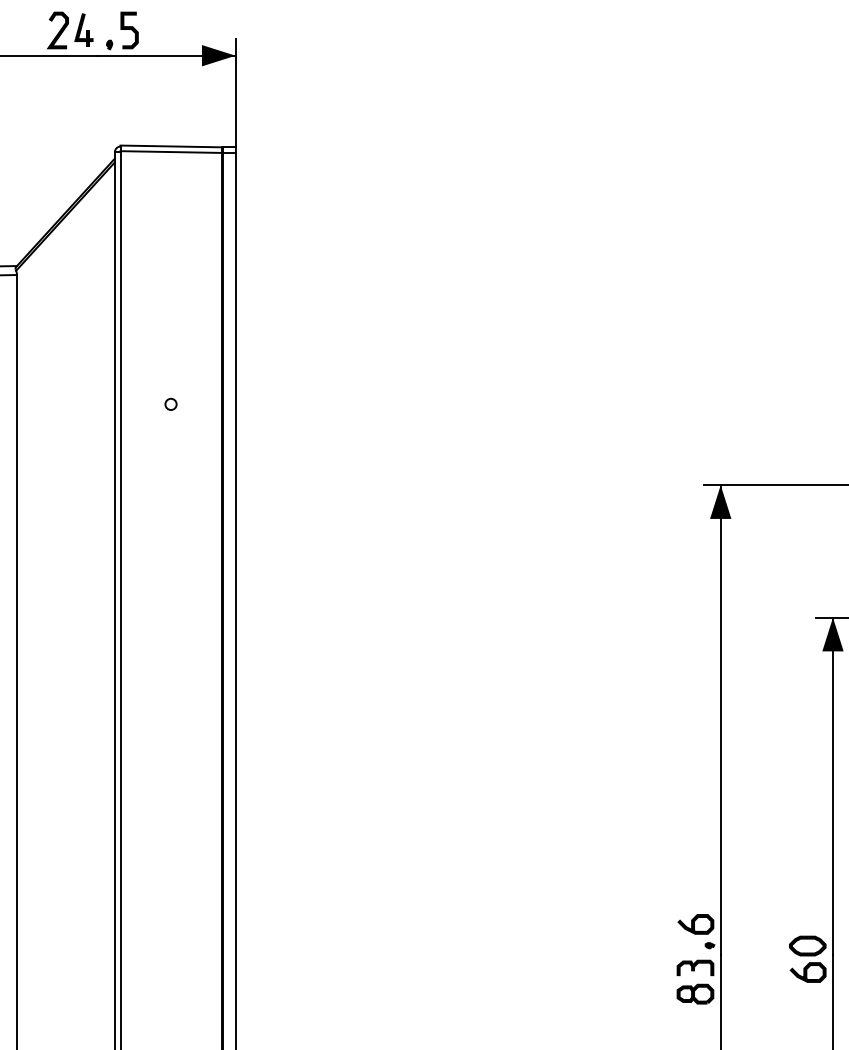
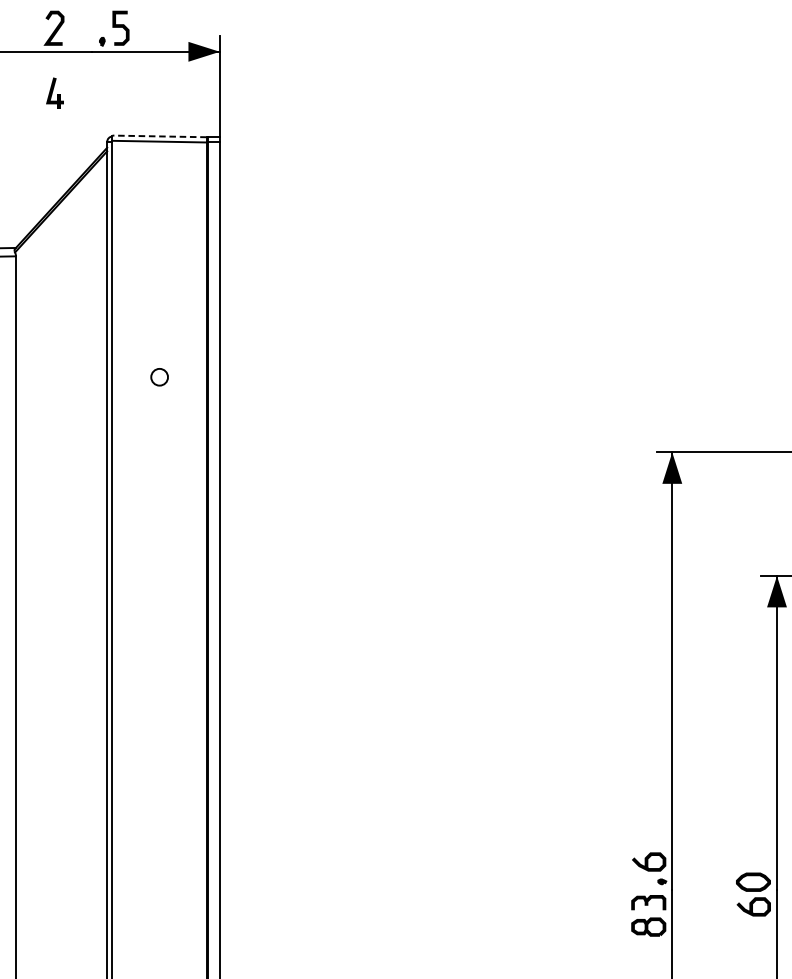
part: (83, 29) -> (54, 92), moved
line: (171, 146) -> (160, 136), solid -> dashed
circle: (170, 403) -> (159, 376), size x1.6

